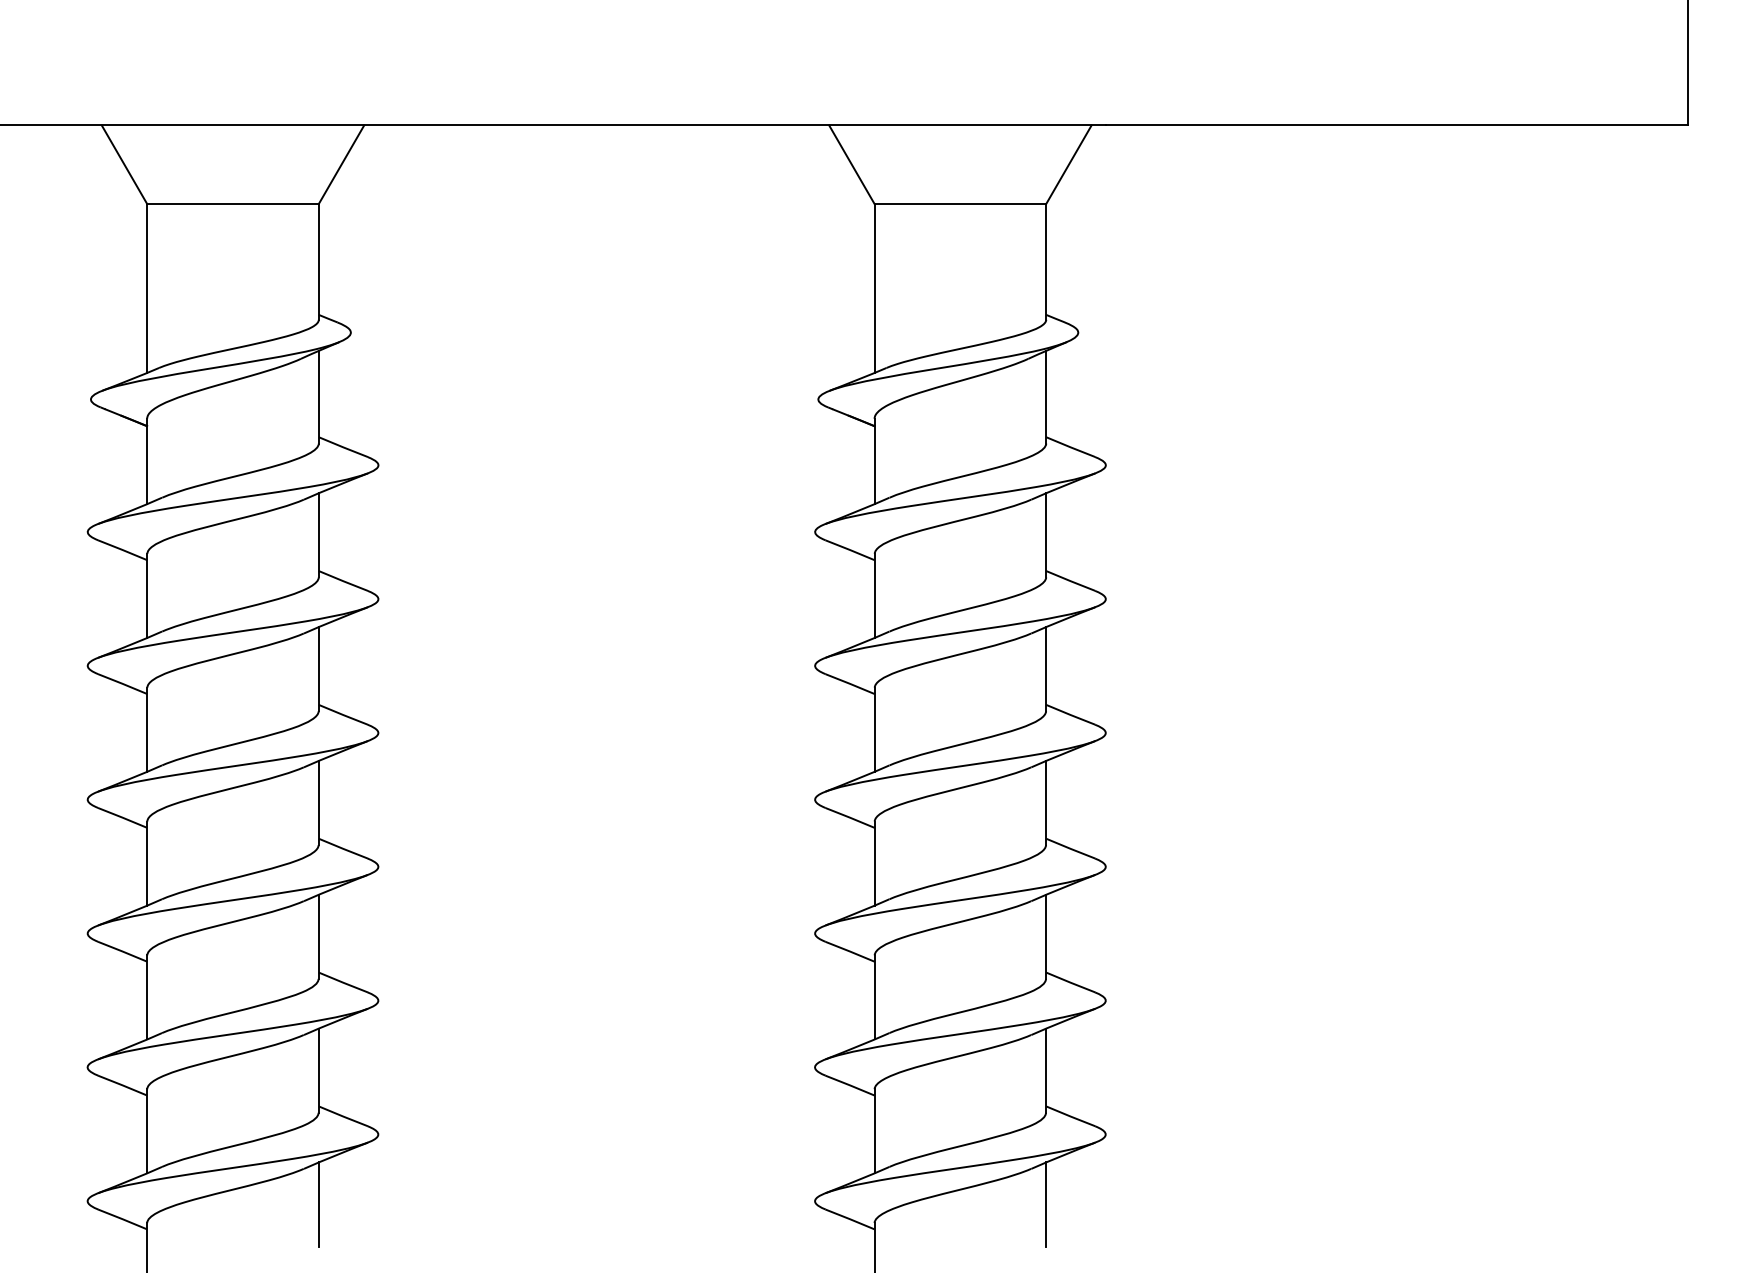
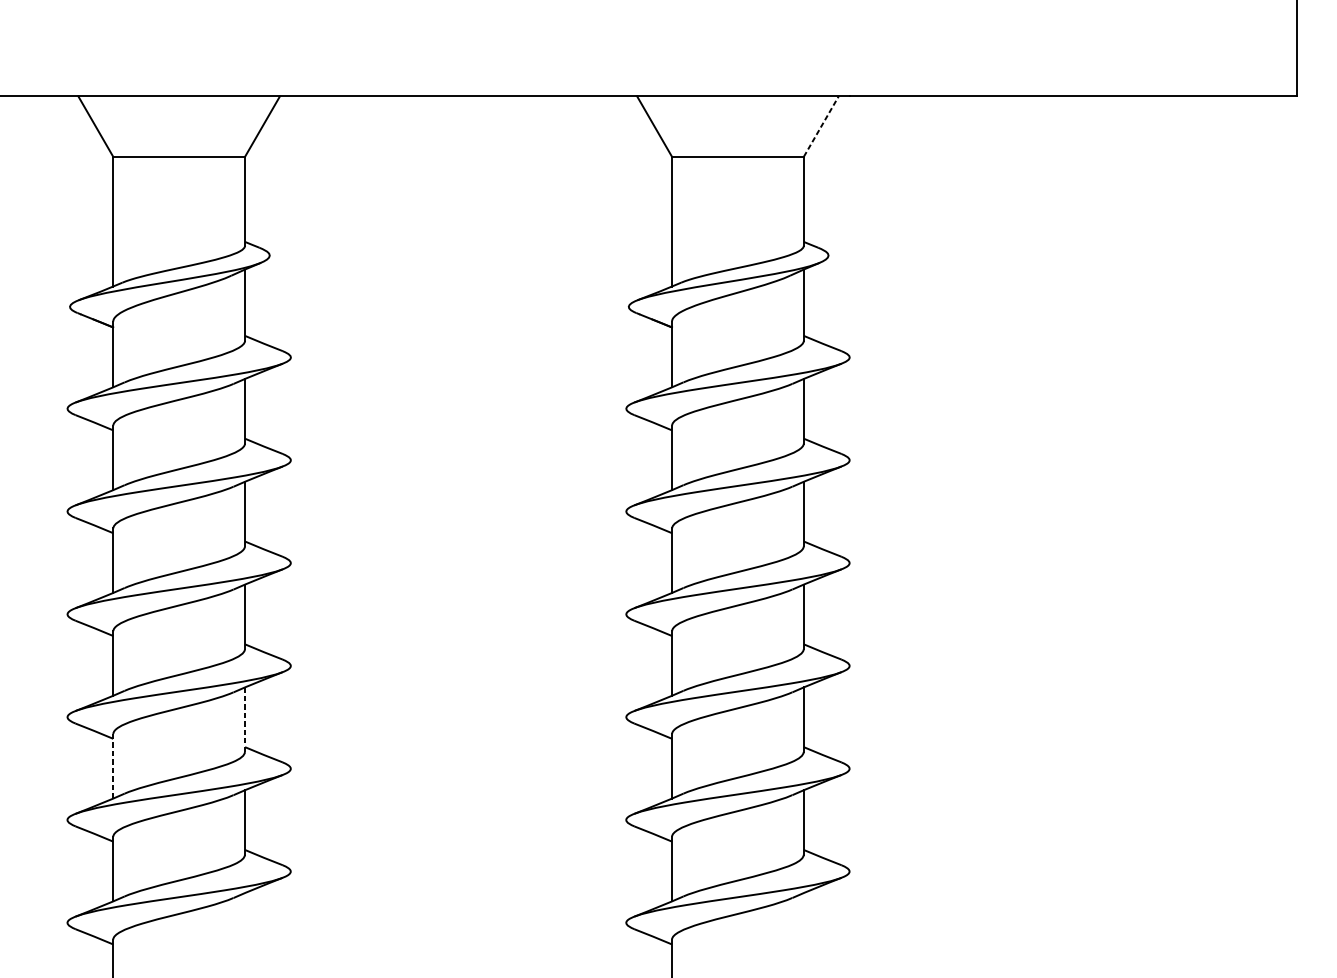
line: (1069, 164) -> (821, 126), solid -> dashed
line: (318, 937) -> (244, 720), solid -> dashed
line: (147, 997) -> (113, 766), solid -> dashed
line: (318, 1204) -> (244, 925), removed
line: (1046, 1204) -> (804, 925), removed

